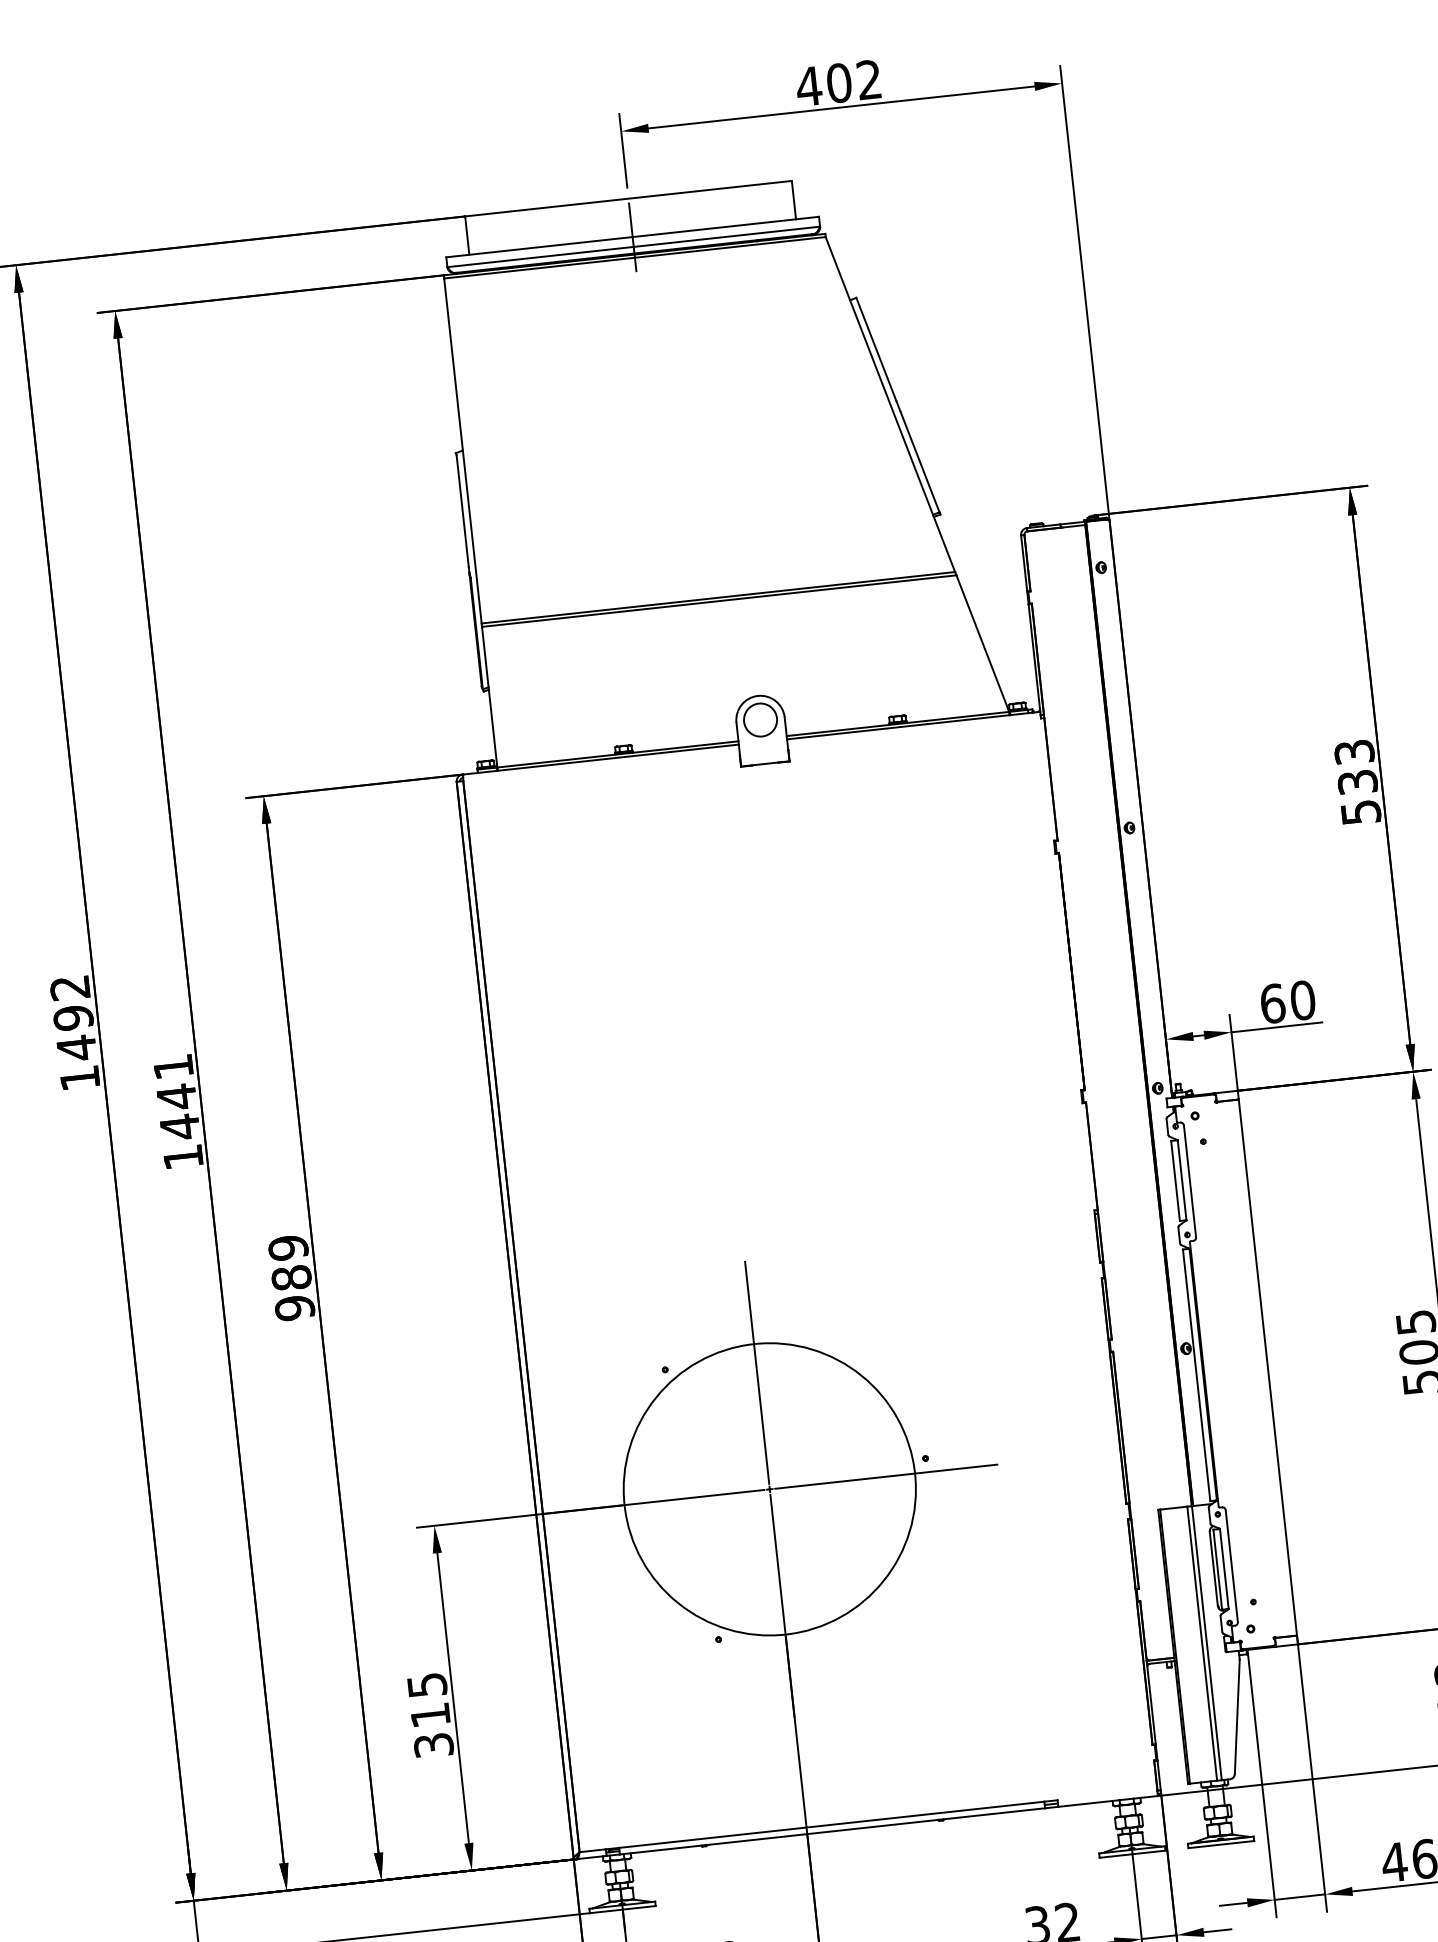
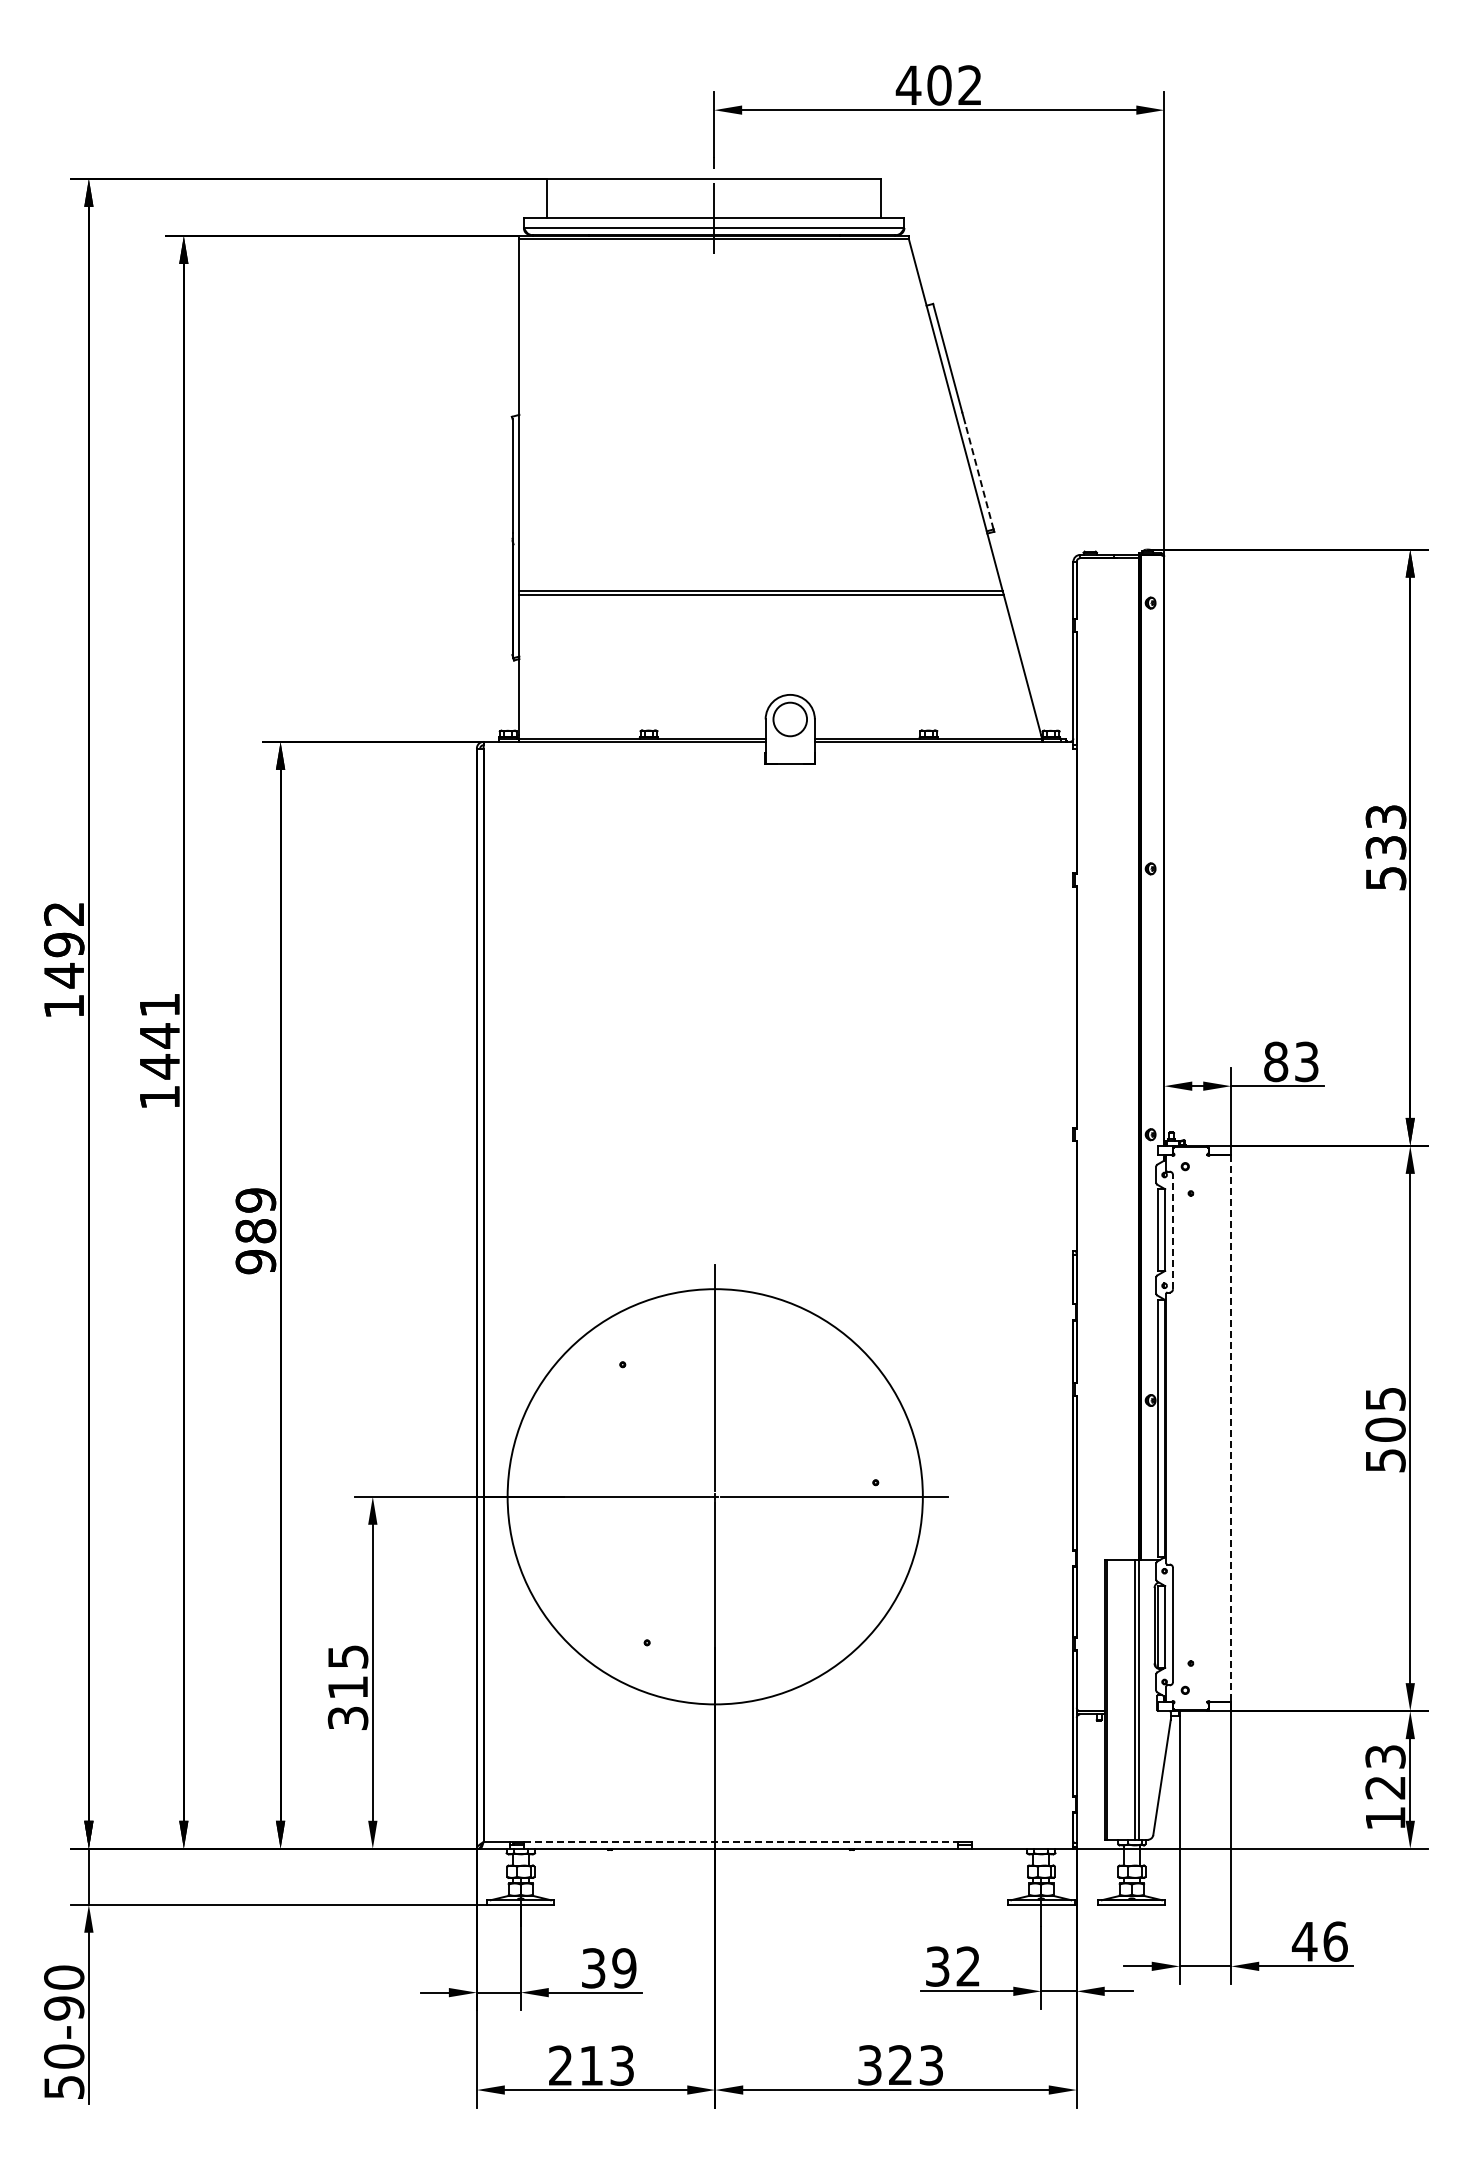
line: (920, 461) -> (979, 476), solid -> dashed
text: (1287, 1001) -> (1291, 1061), 60 -> 83
line: (1190, 1180) -> (1173, 1231), solid -> dashed
line: (1268, 1367) -> (1231, 1428), solid -> dashed
circle: (769, 1489) -> (714, 1496), size x1.4
line: (832, 1825) -> (741, 1842), solid -> dashed

